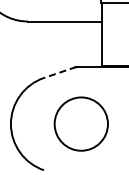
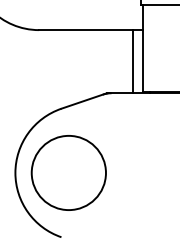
line: (95, 43) -> (133, 60), added
line: (59, 72) -> (83, 101), dashed -> solid
circle: (80, 123) -> (67, 172), moved

